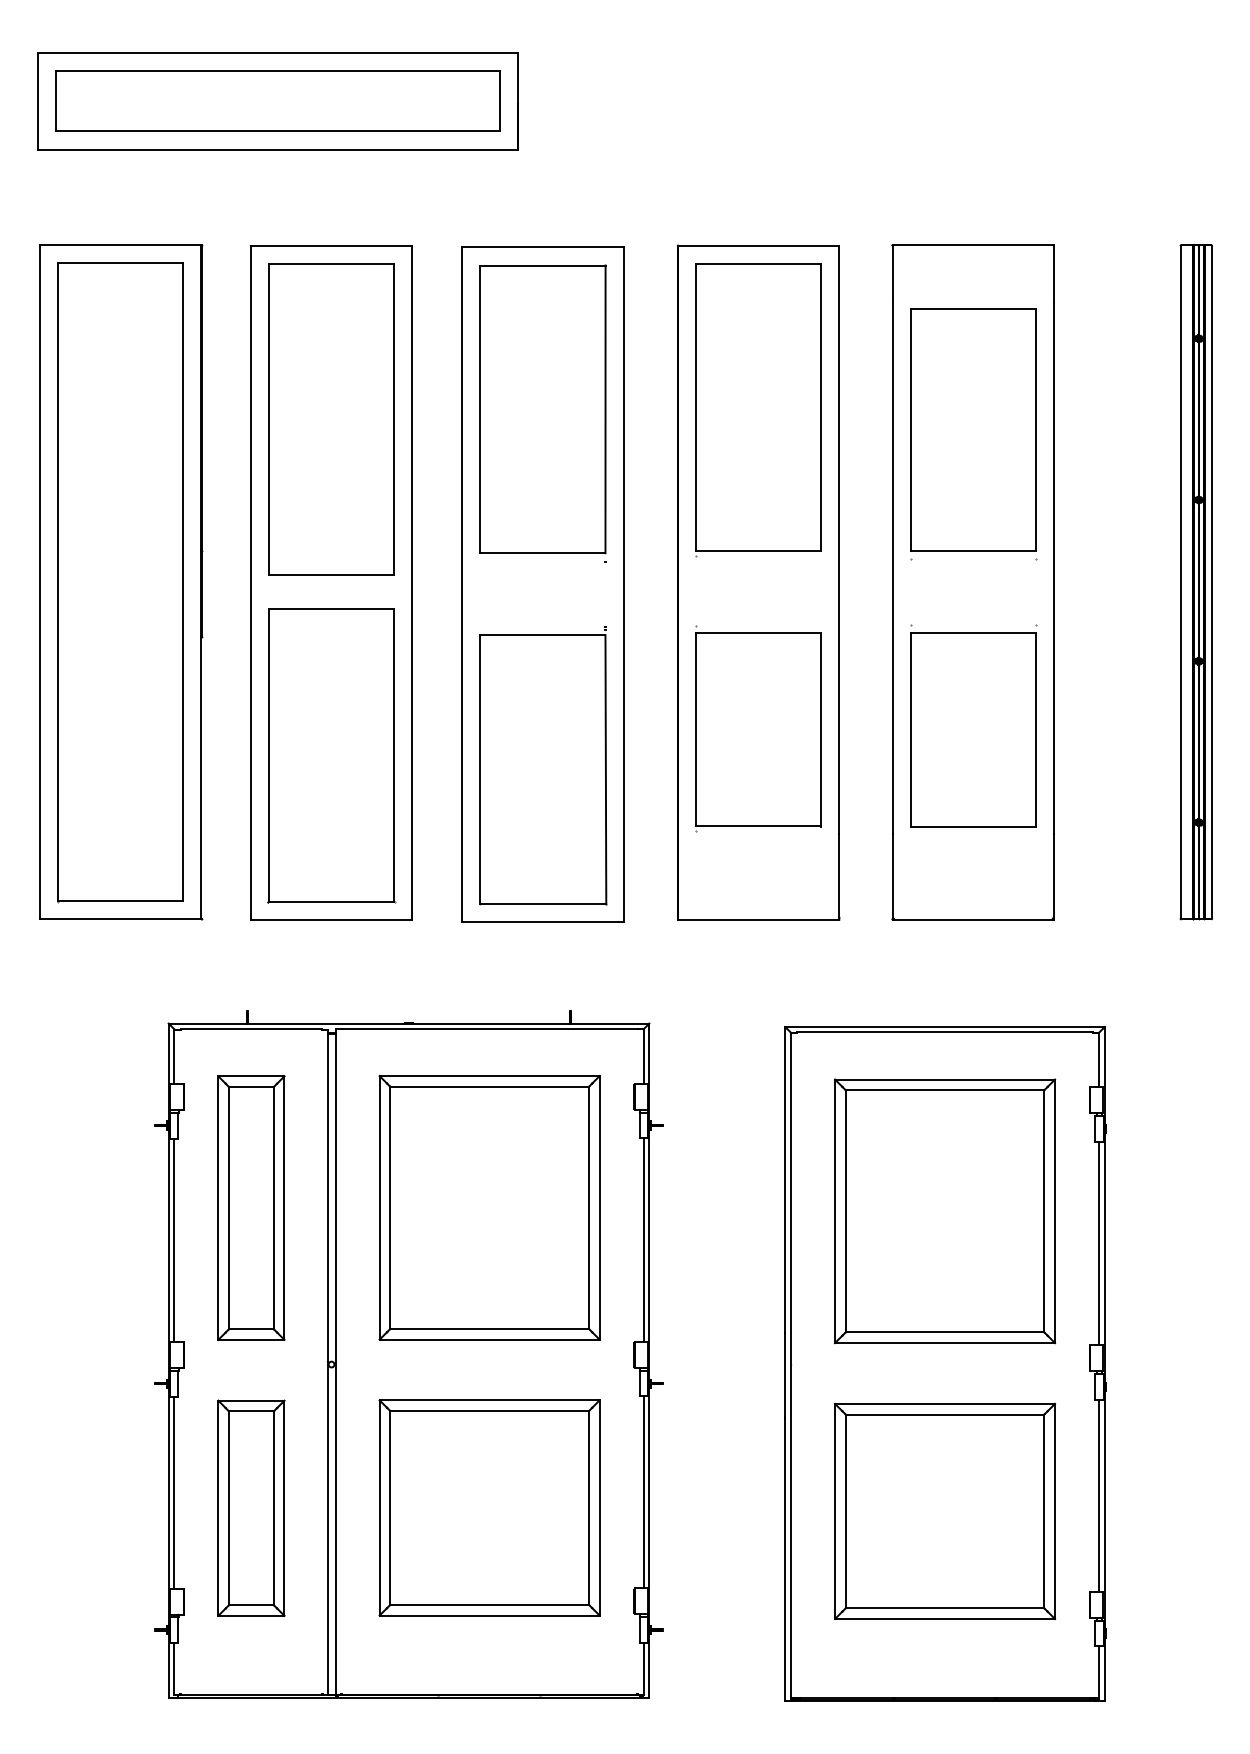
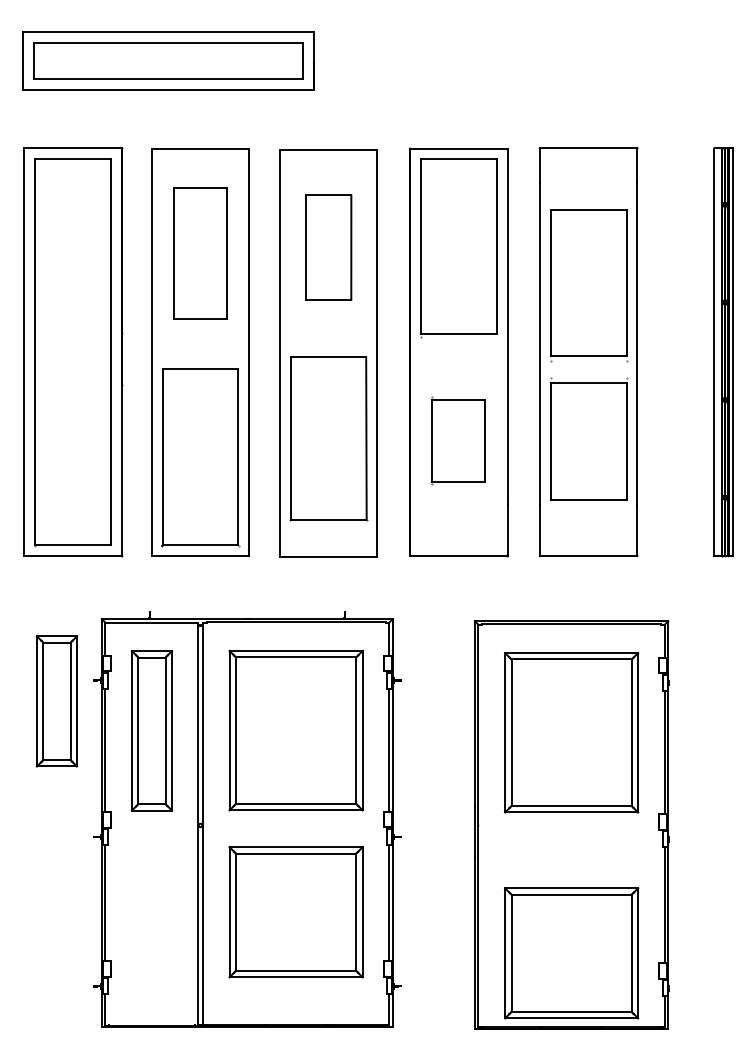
part: (543, 409) -> (328, 247), size x0.6
part: (331, 419) -> (200, 253), size x0.7
part: (974, 434) -> (589, 285), moved
part: (758, 728) -> (458, 440), size x0.7
part: (543, 769) -> (328, 438), moved
part: (250, 1508) -> (56, 701), moved
part: (944, 1511) -> (571, 953), moved

